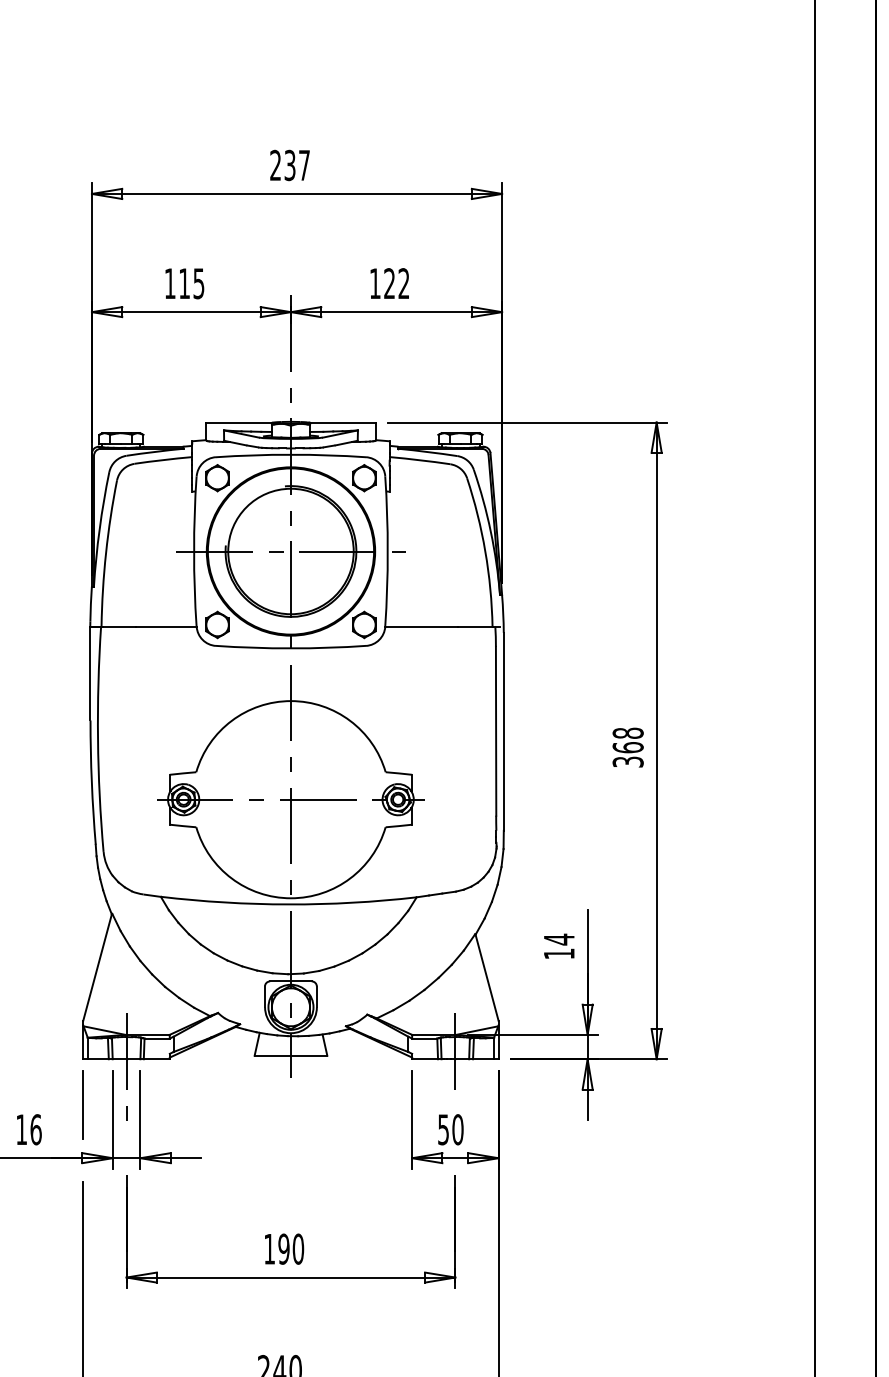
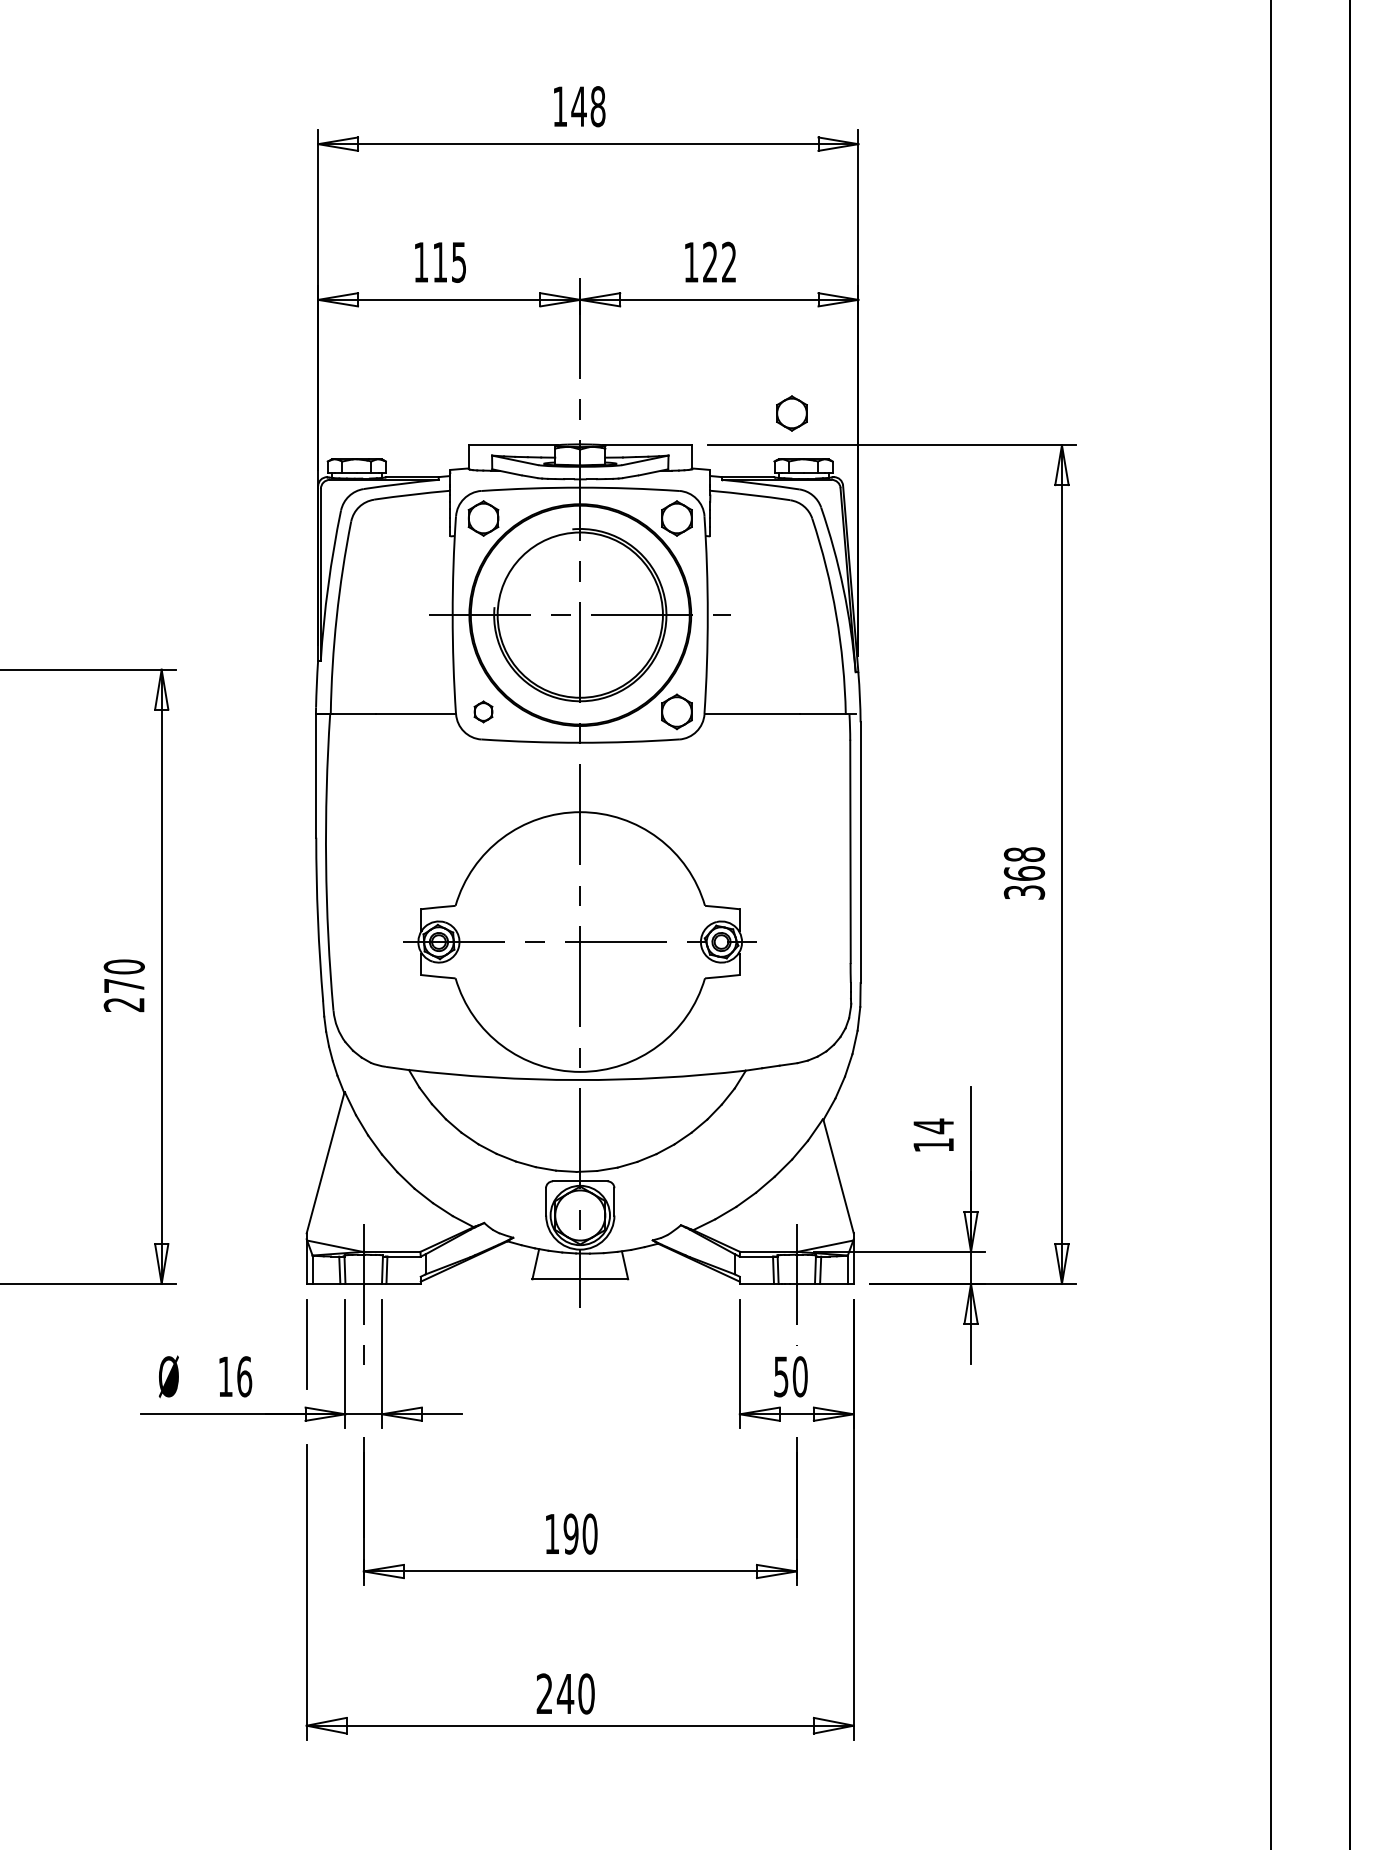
text: (290, 165) -> (579, 106), 237 -> 148
part: (451, 398) -> (791, 413), added
part: (217, 624) -> (483, 711), size x0.6

